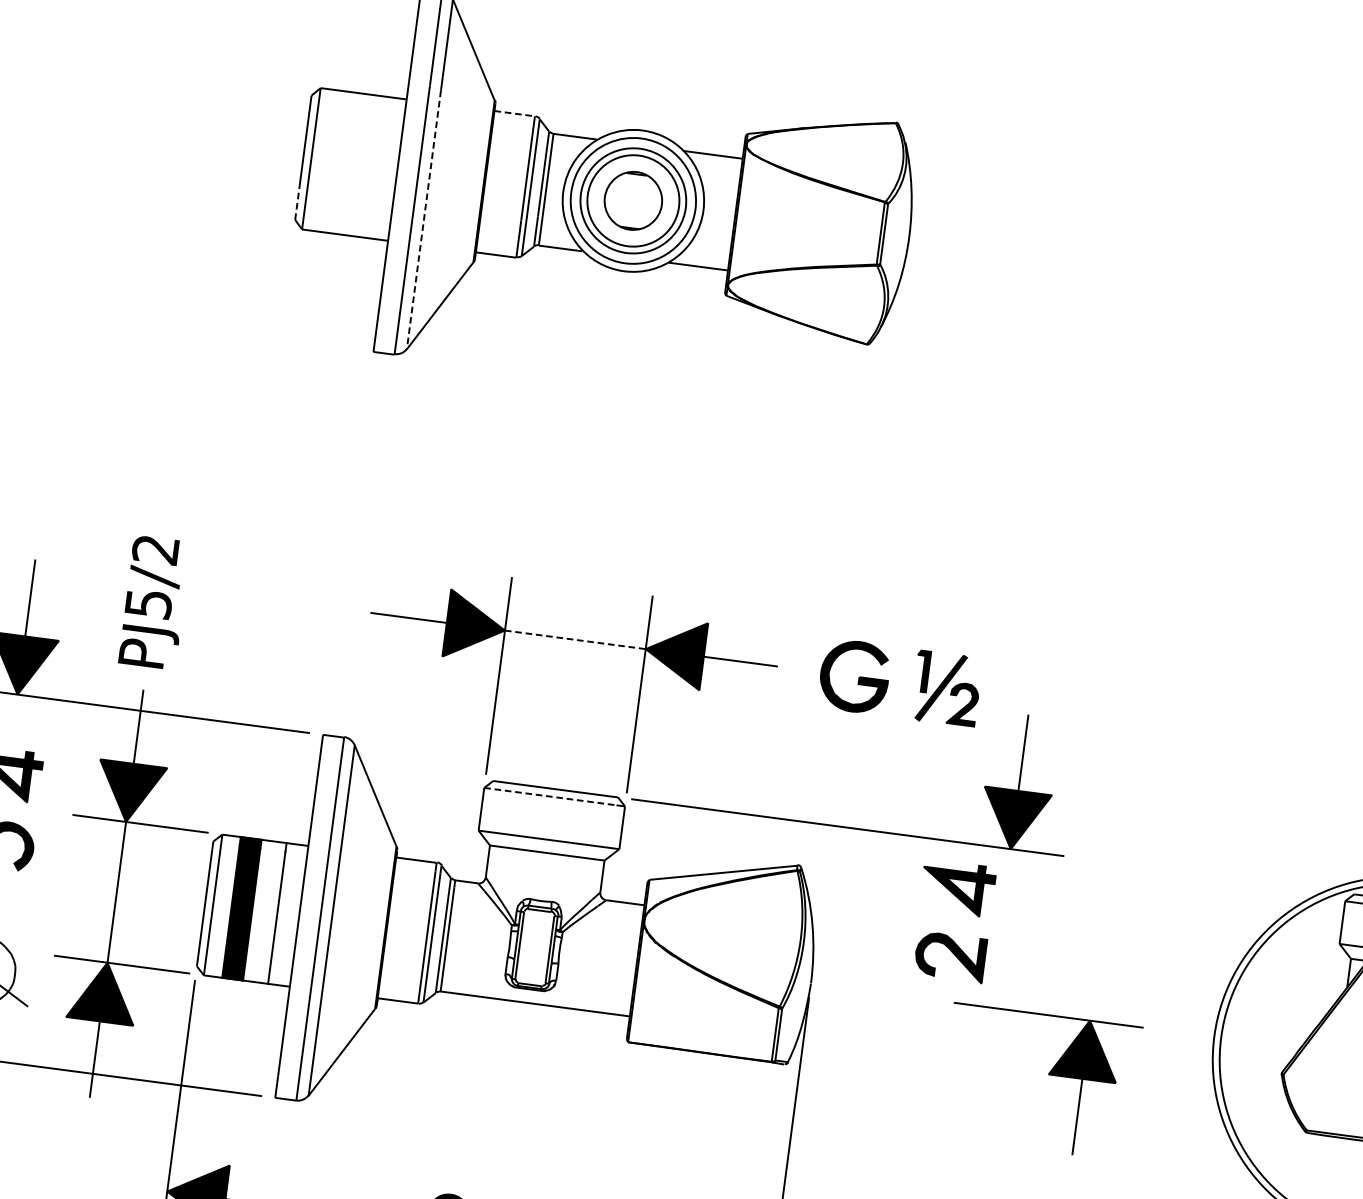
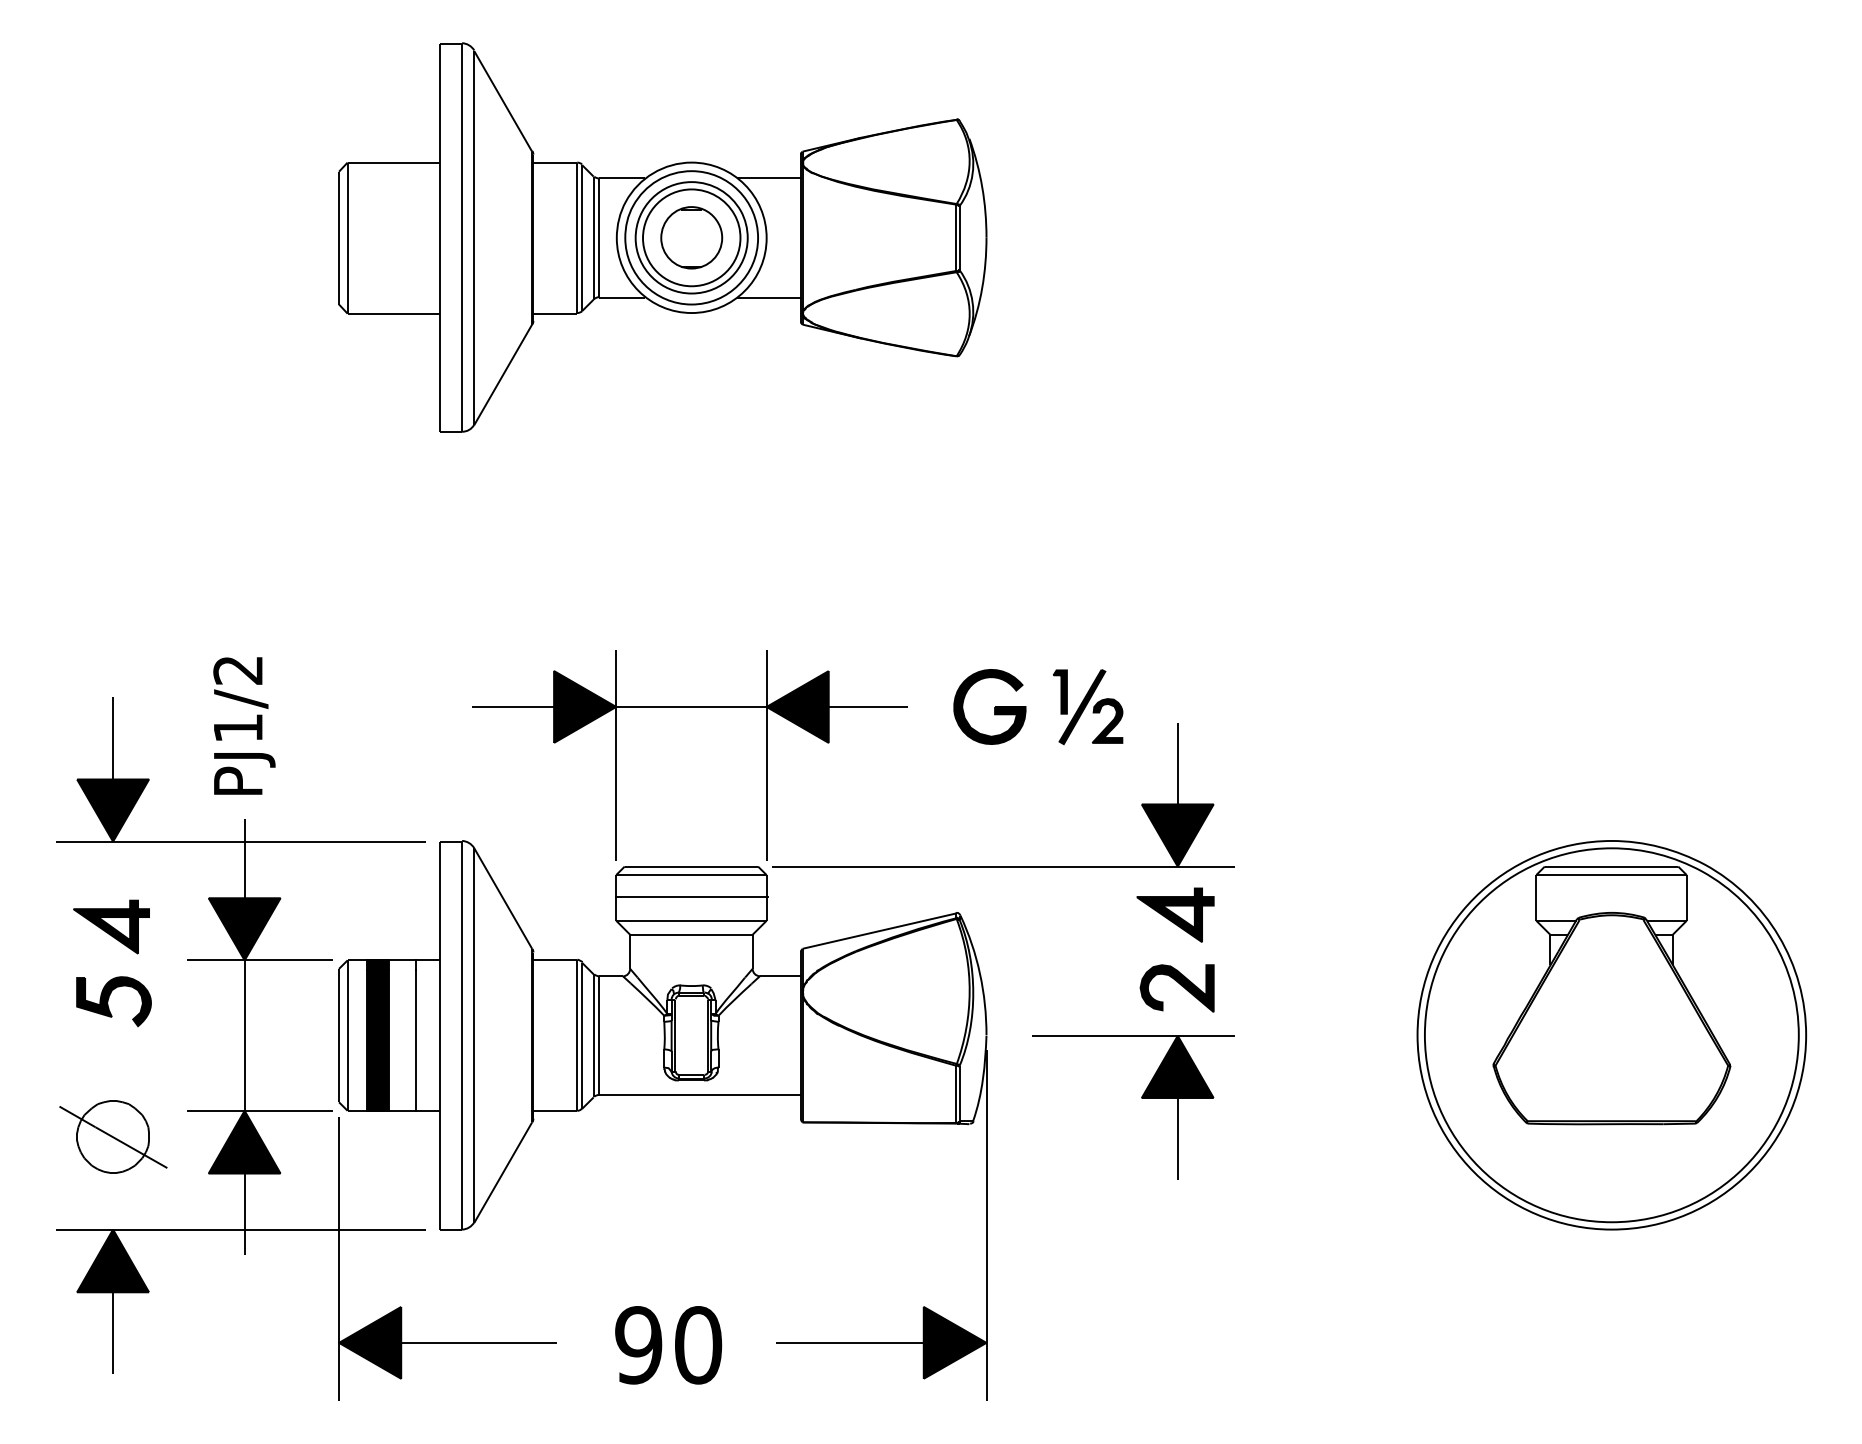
line: (514, 113) -> (554, 162), dashed -> solid
line: (297, 203) -> (339, 287), dashed -> solid
line: (424, 220) -> (474, 287), dashed -> solid
text: (148, 604) -> (238, 728), PJ5/2 -> PJ1/2
line: (575, 639) -> (691, 706), dashed -> solid
line: (549, 796) -> (686, 875), dashed -> solid
line: (552, 818) -> (692, 897), added
part: (946, 934) -> (1170, 965), moved
part: (1048, 1074) -> (1141, 1098), moved

